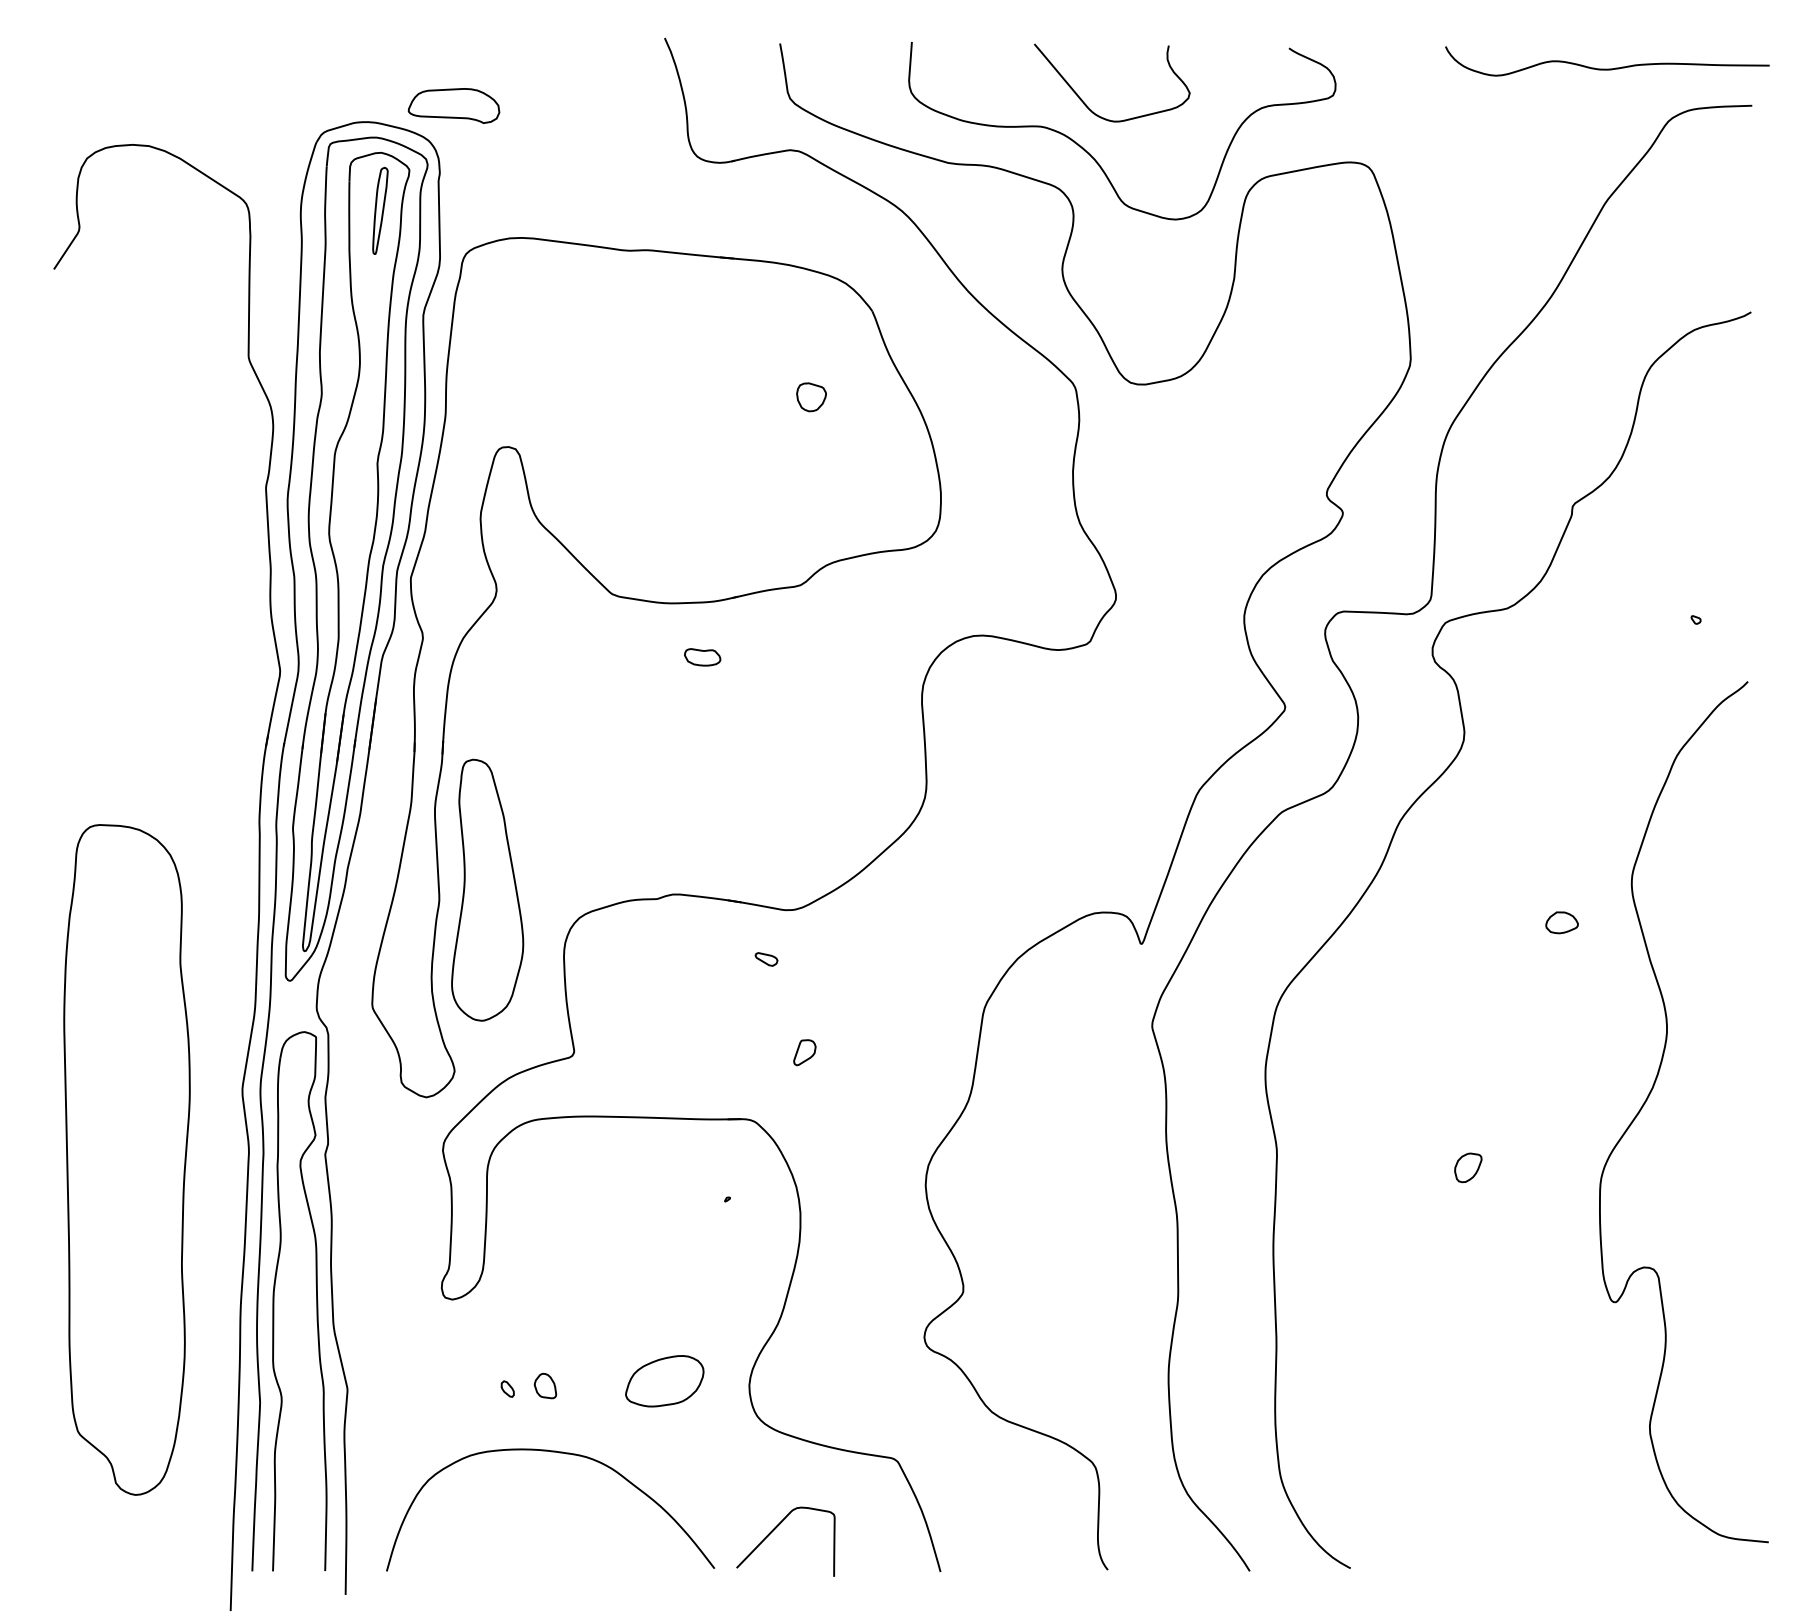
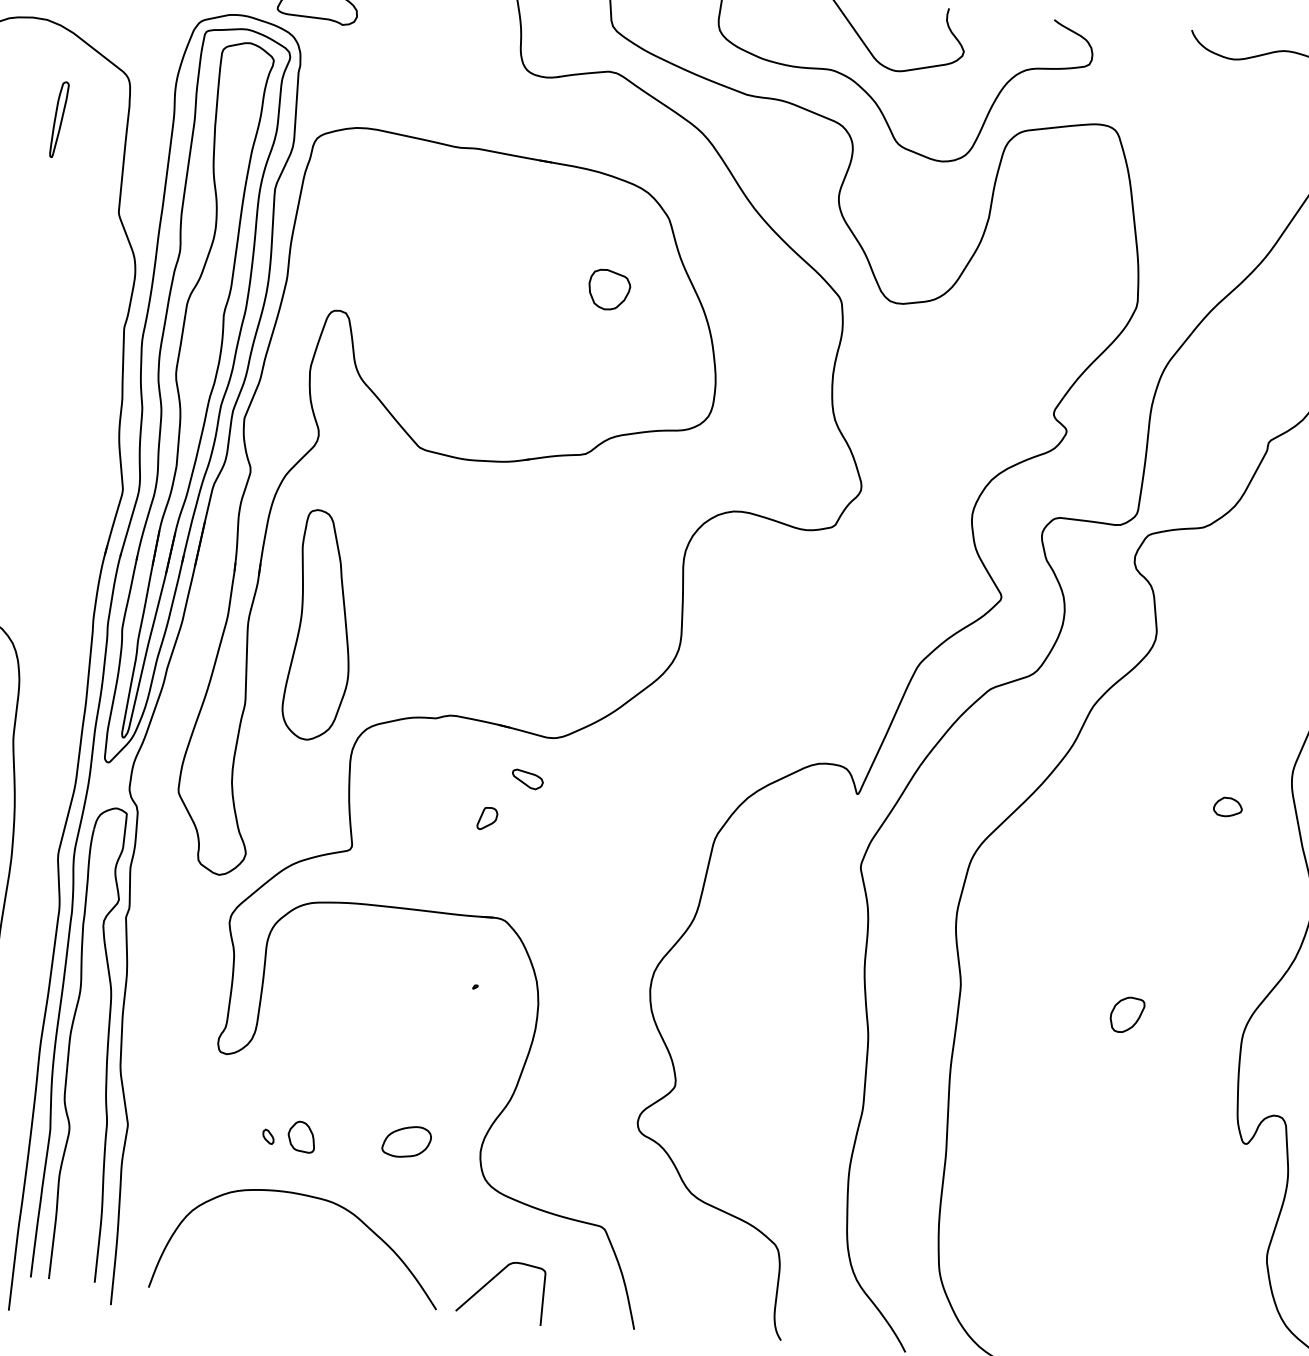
part: (380, 210) -> (59, 119), moved
part: (811, 397) -> (609, 290), size x1.6
part: (702, 657) -> (494, 509), removed
part: (487, 889) -> (320, 624), moved
part: (766, 959) -> (527, 779), size x1.6
part: (804, 1052) -> (487, 818), moved
part: (1468, 1167) -> (1127, 1014), size x1.4
part: (664, 1381) -> (406, 1141), size x0.7
part: (545, 1385) -> (301, 1136), size x1.4

